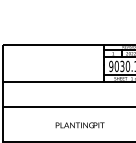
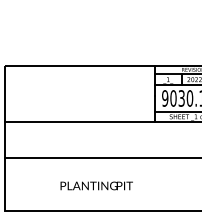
text: (79, 125) -> (95, 186), moved

